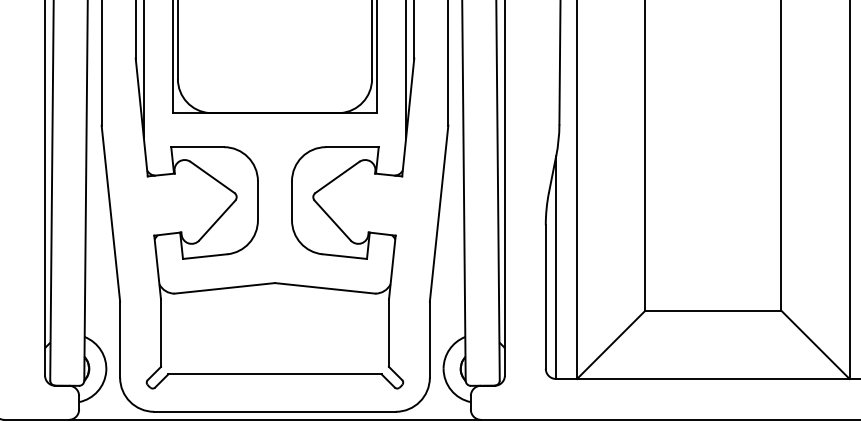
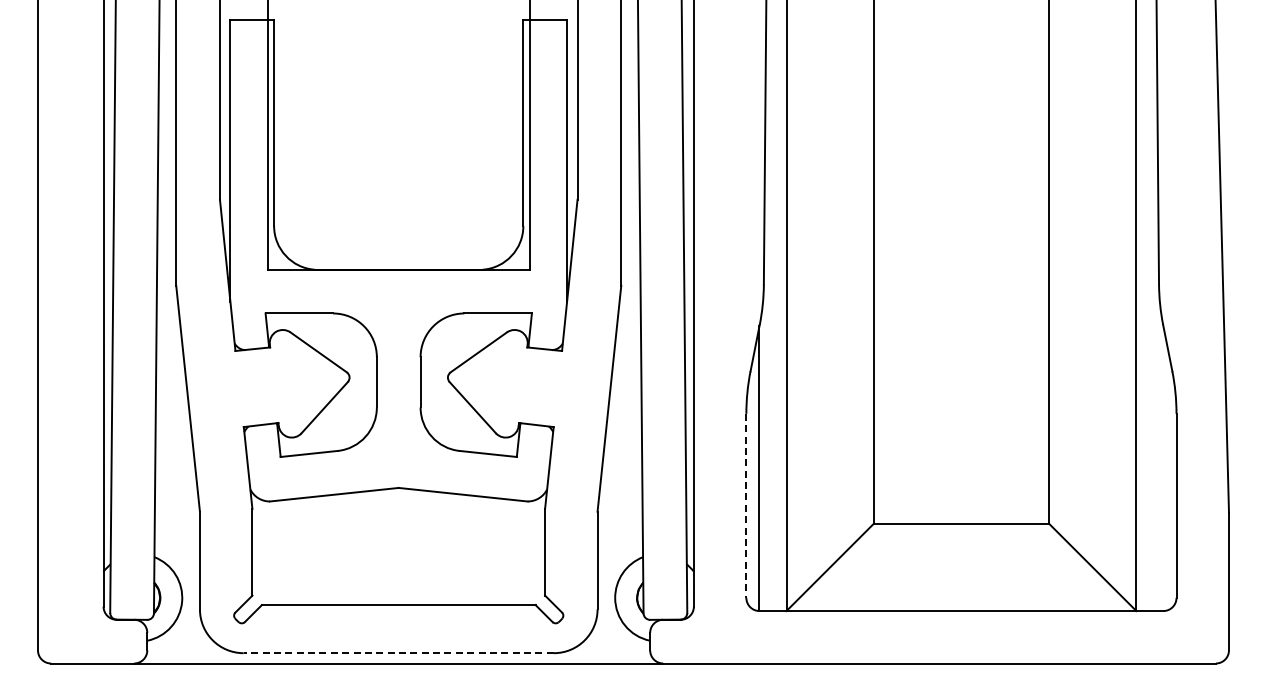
line: (545, 297) -> (746, 506), solid -> dashed
line: (274, 412) -> (398, 653), solid -> dashed

